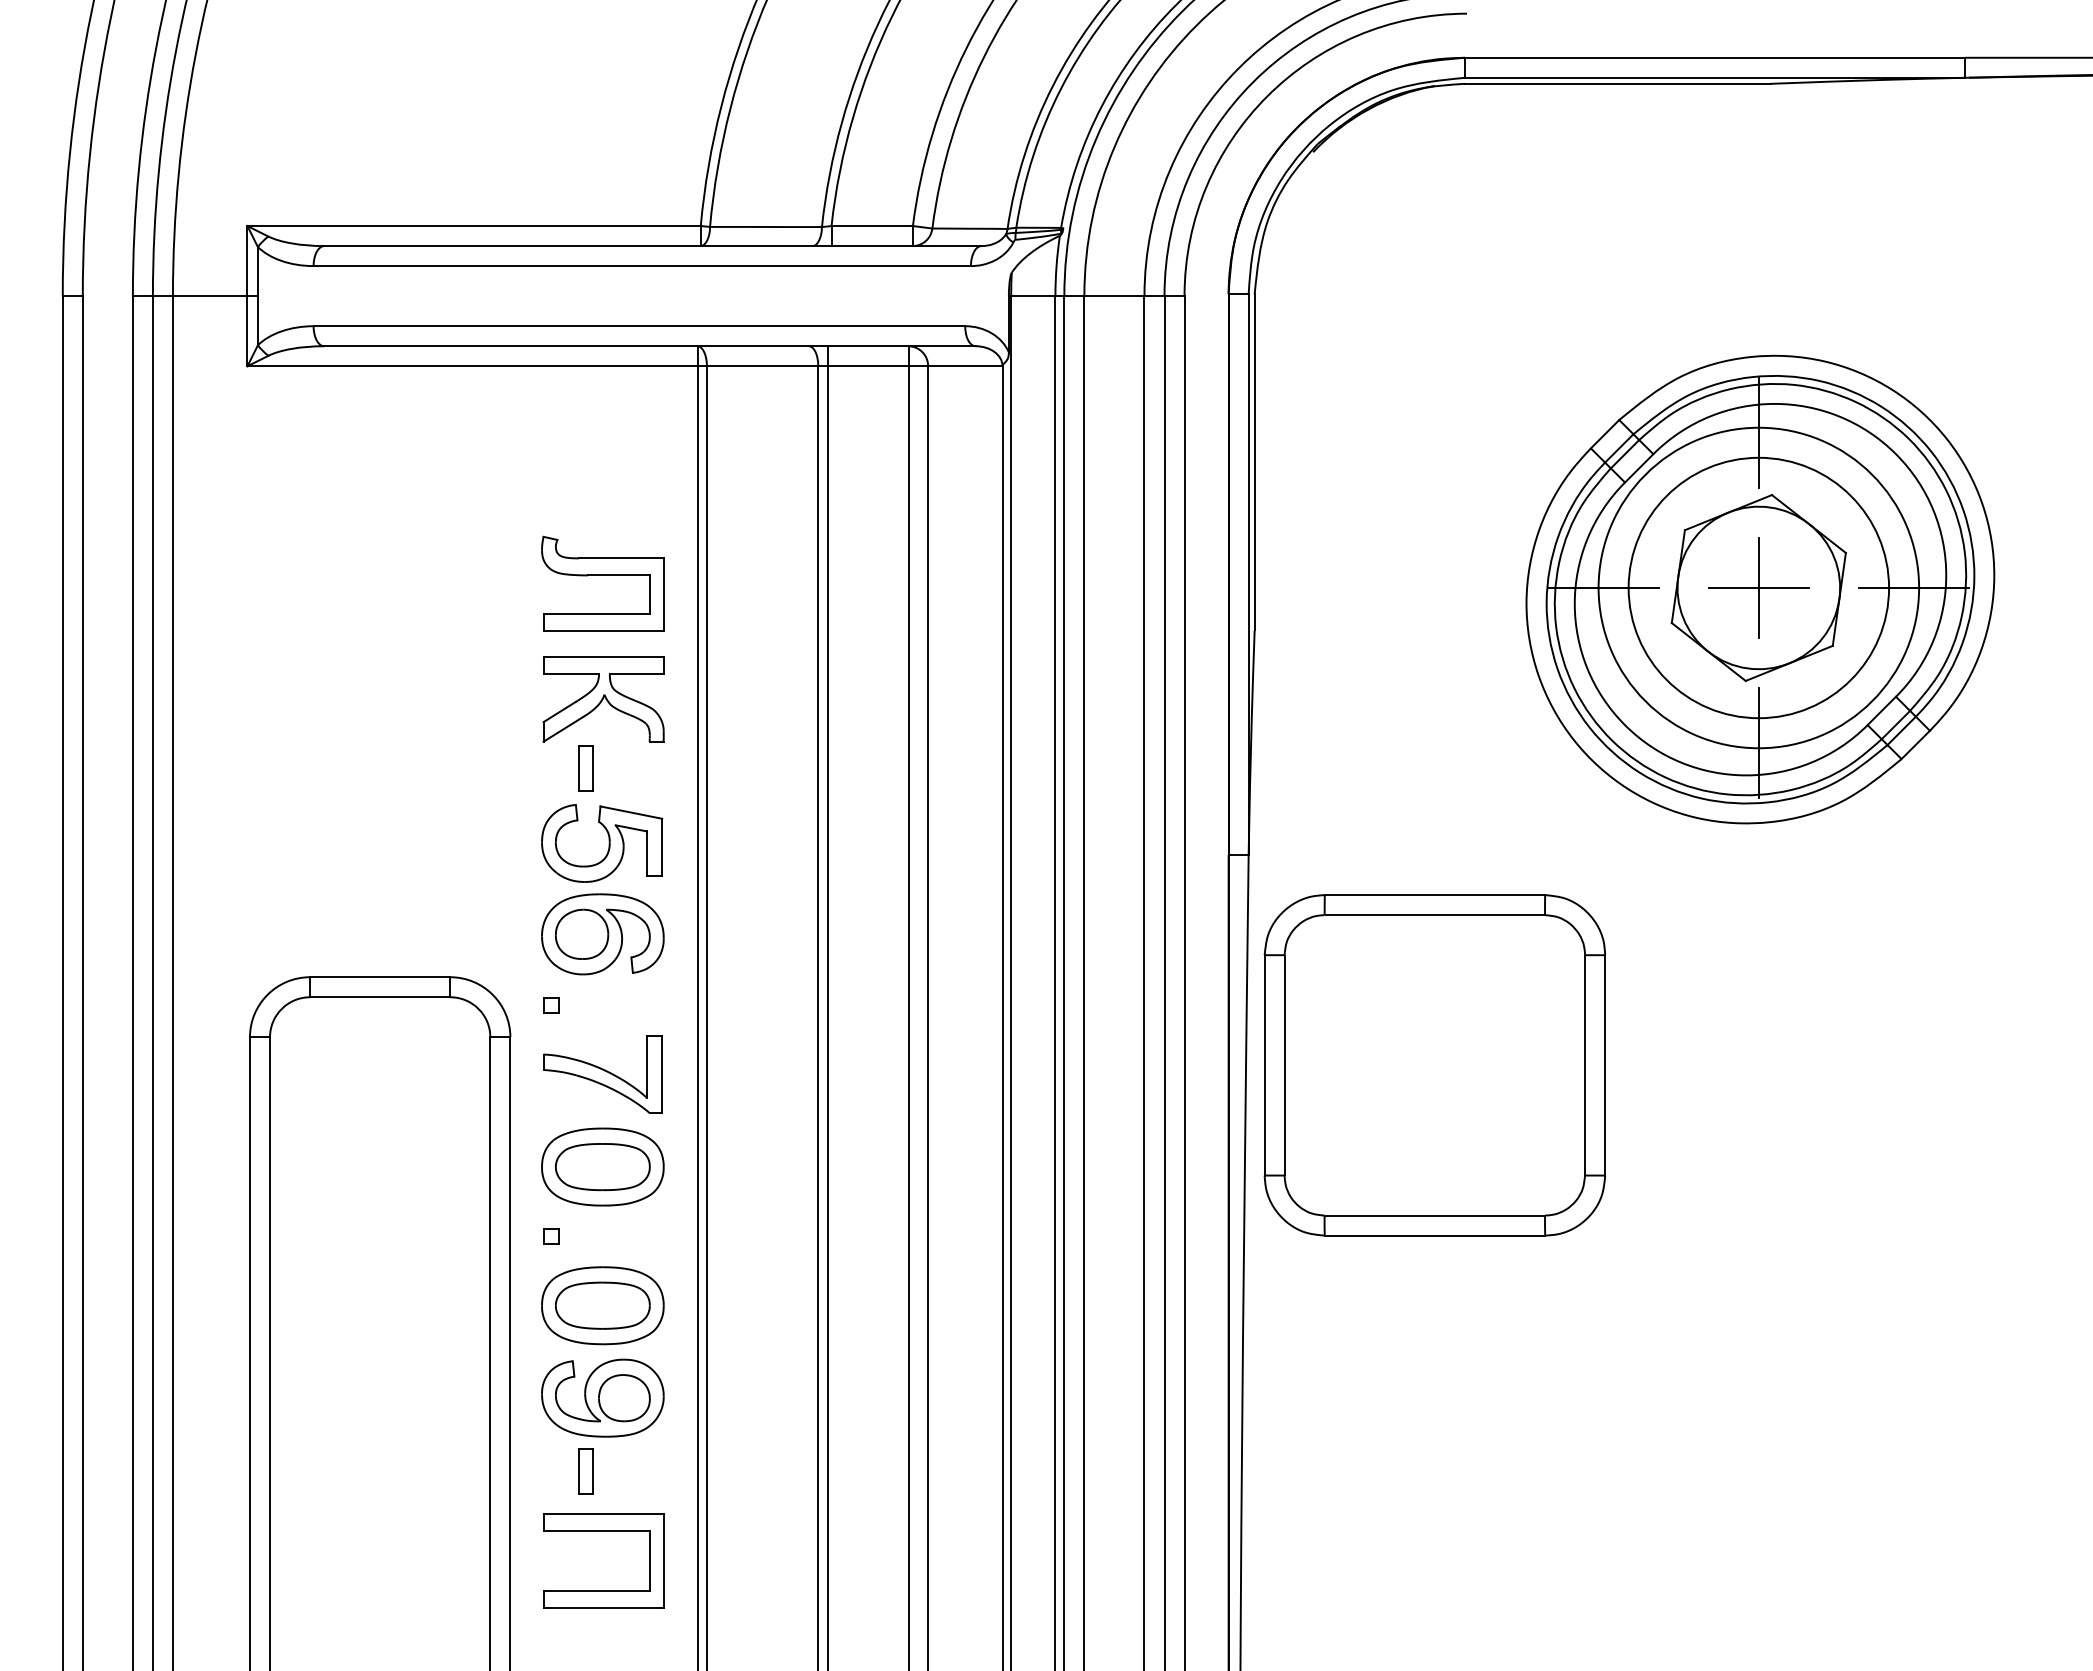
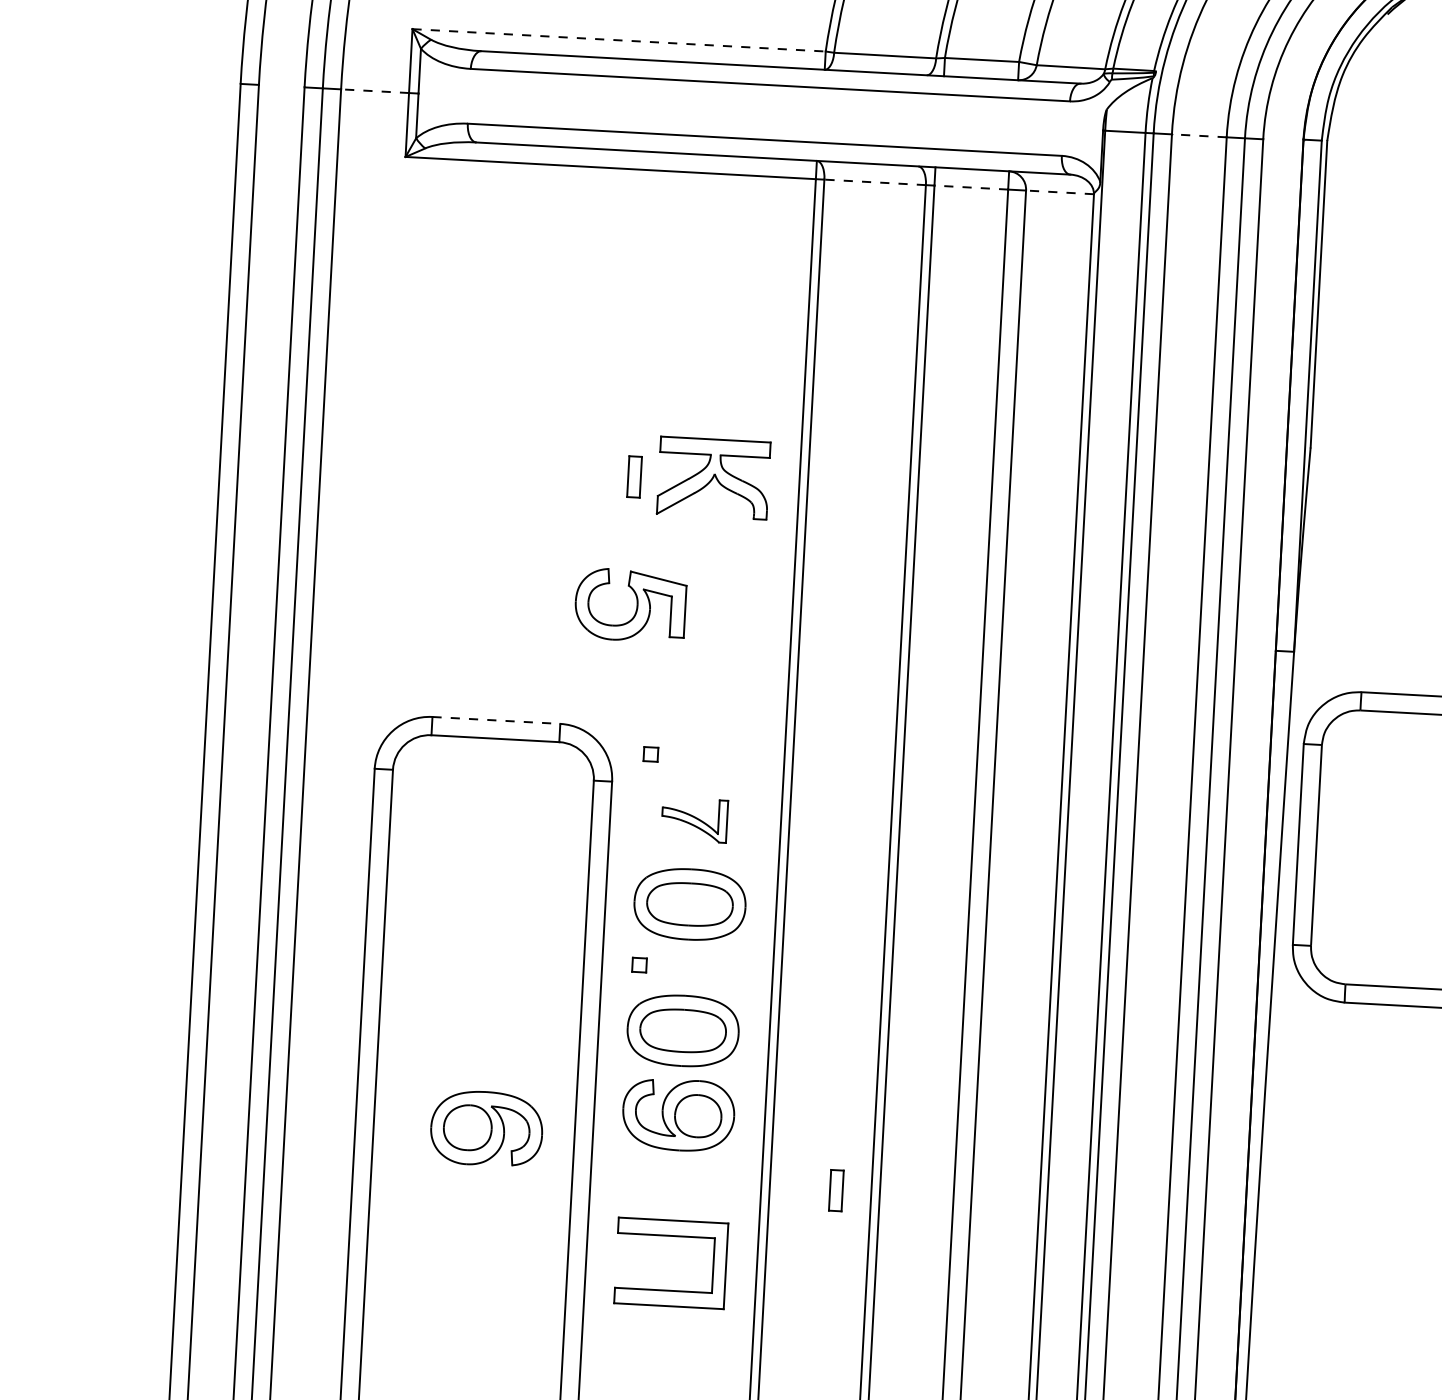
line: (474, 226) -> (619, 40), solid -> dashed
line: (209, 296) -> (374, 91), solid -> dashed
line: (1113, 296) -> (1198, 136), solid -> dashed
line: (762, 366) -> (875, 182), solid -> dashed
line: (867, 366) -> (970, 187), solid -> dashed
line: (964, 366) -> (1059, 192), solid -> dashed
part: (602, 575) -> (718, 365), removed
part: (585, 768) -> (634, 476), moved
part: (602, 843) -> (630, 605), moved
part: (602, 934) -> (486, 1128), moved
line: (380, 977) -> (496, 720), solid -> dashed
part: (602, 1074) -> (694, 820), size x0.6
part: (585, 1471) -> (835, 1190), moved

